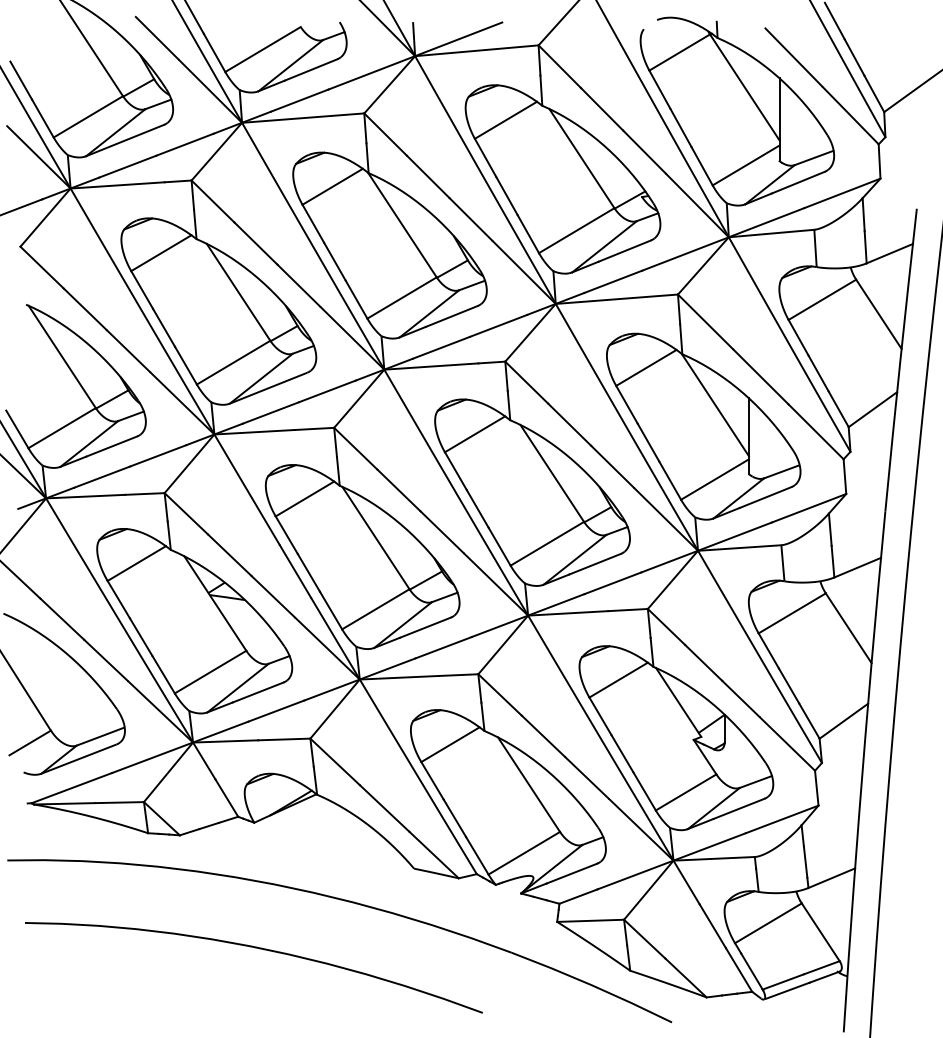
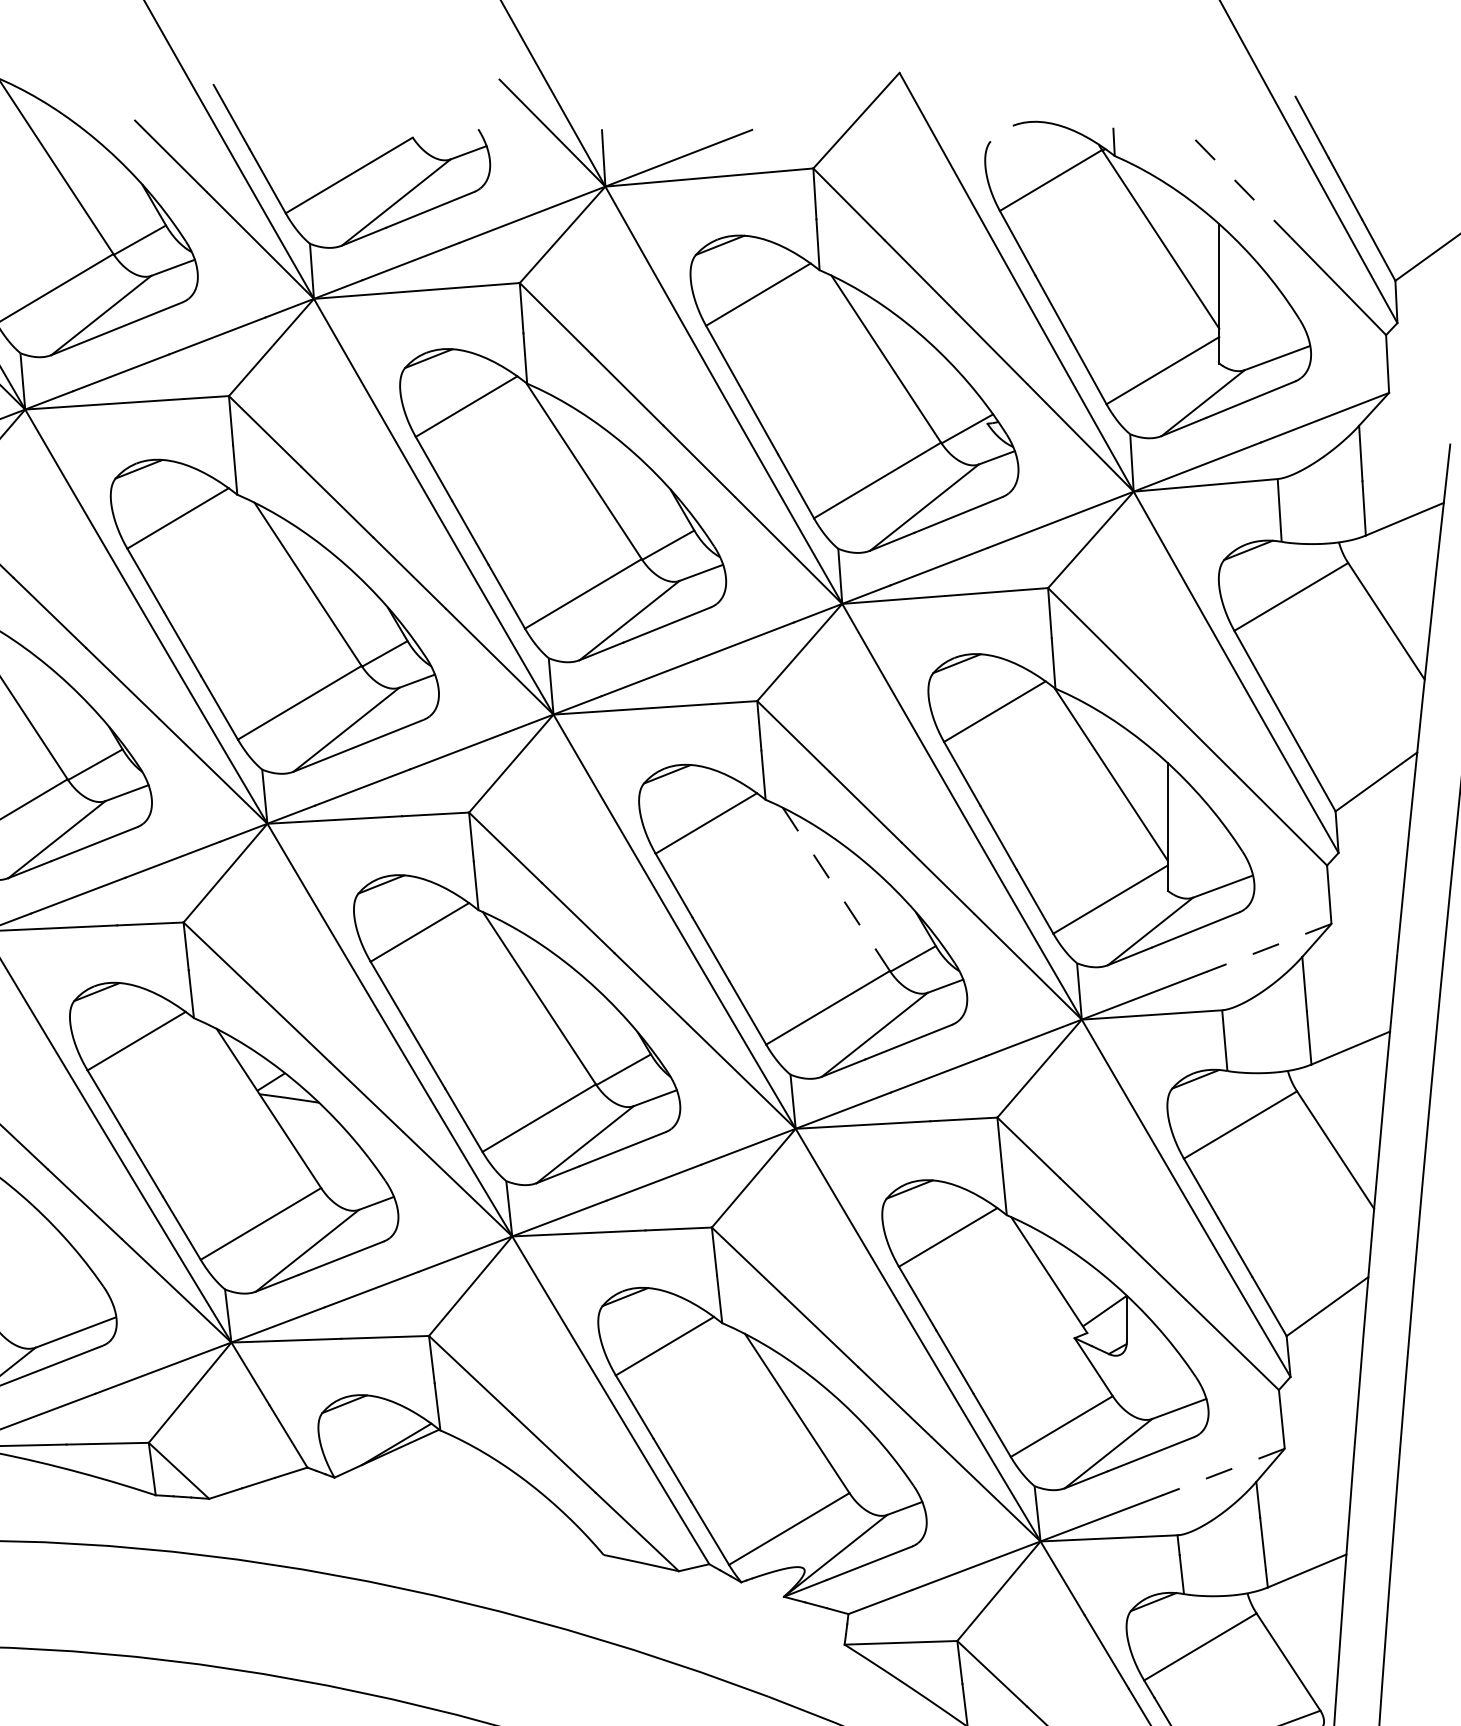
line: (793, 57) -> (1242, 188), solid -> dashed
line: (552, 473) -> (836, 889), solid -> dashed
line: (809, 508) -> (1269, 948), solid -> dashed
line: (782, 819) -> (1224, 1472), solid -> dashed

